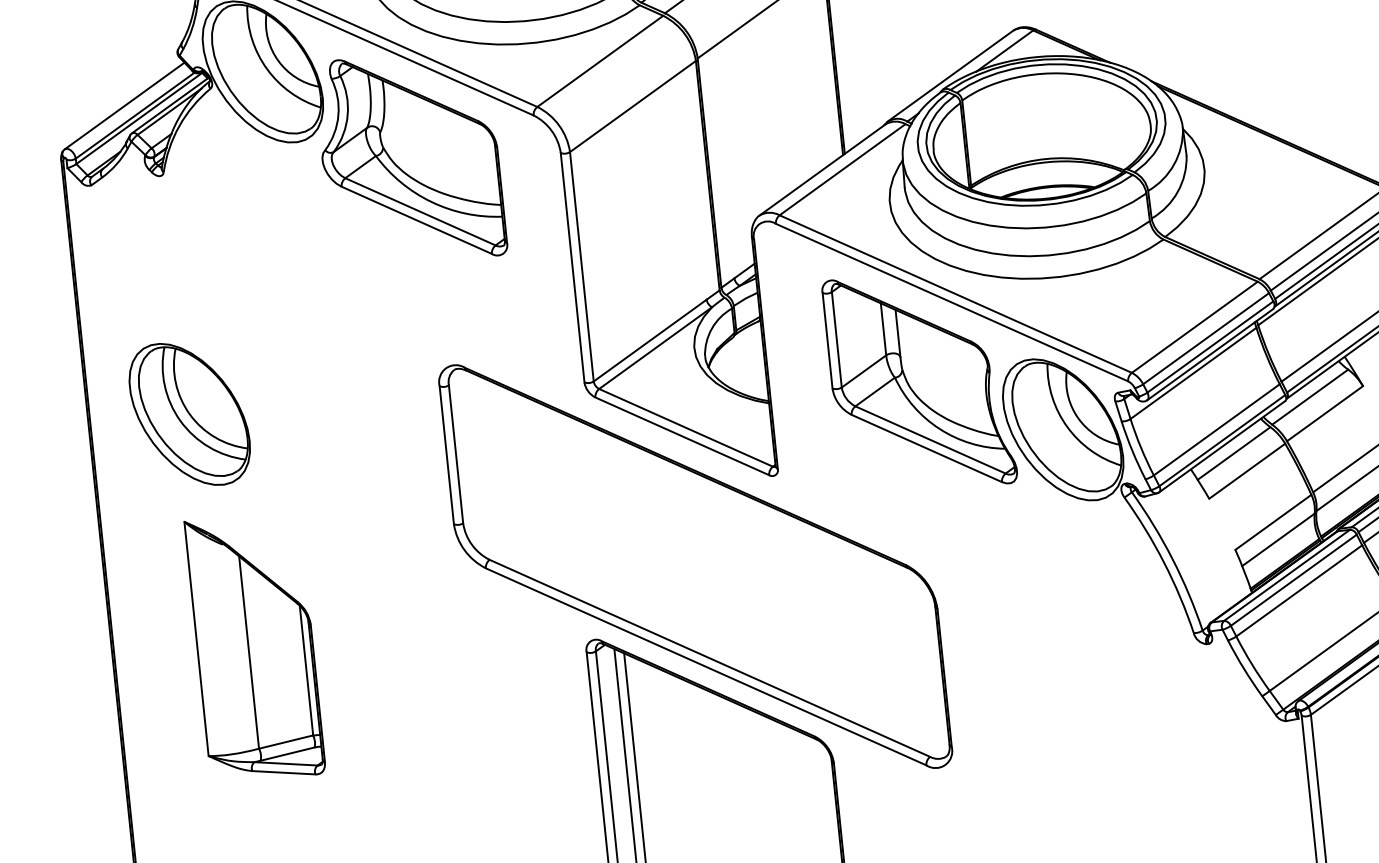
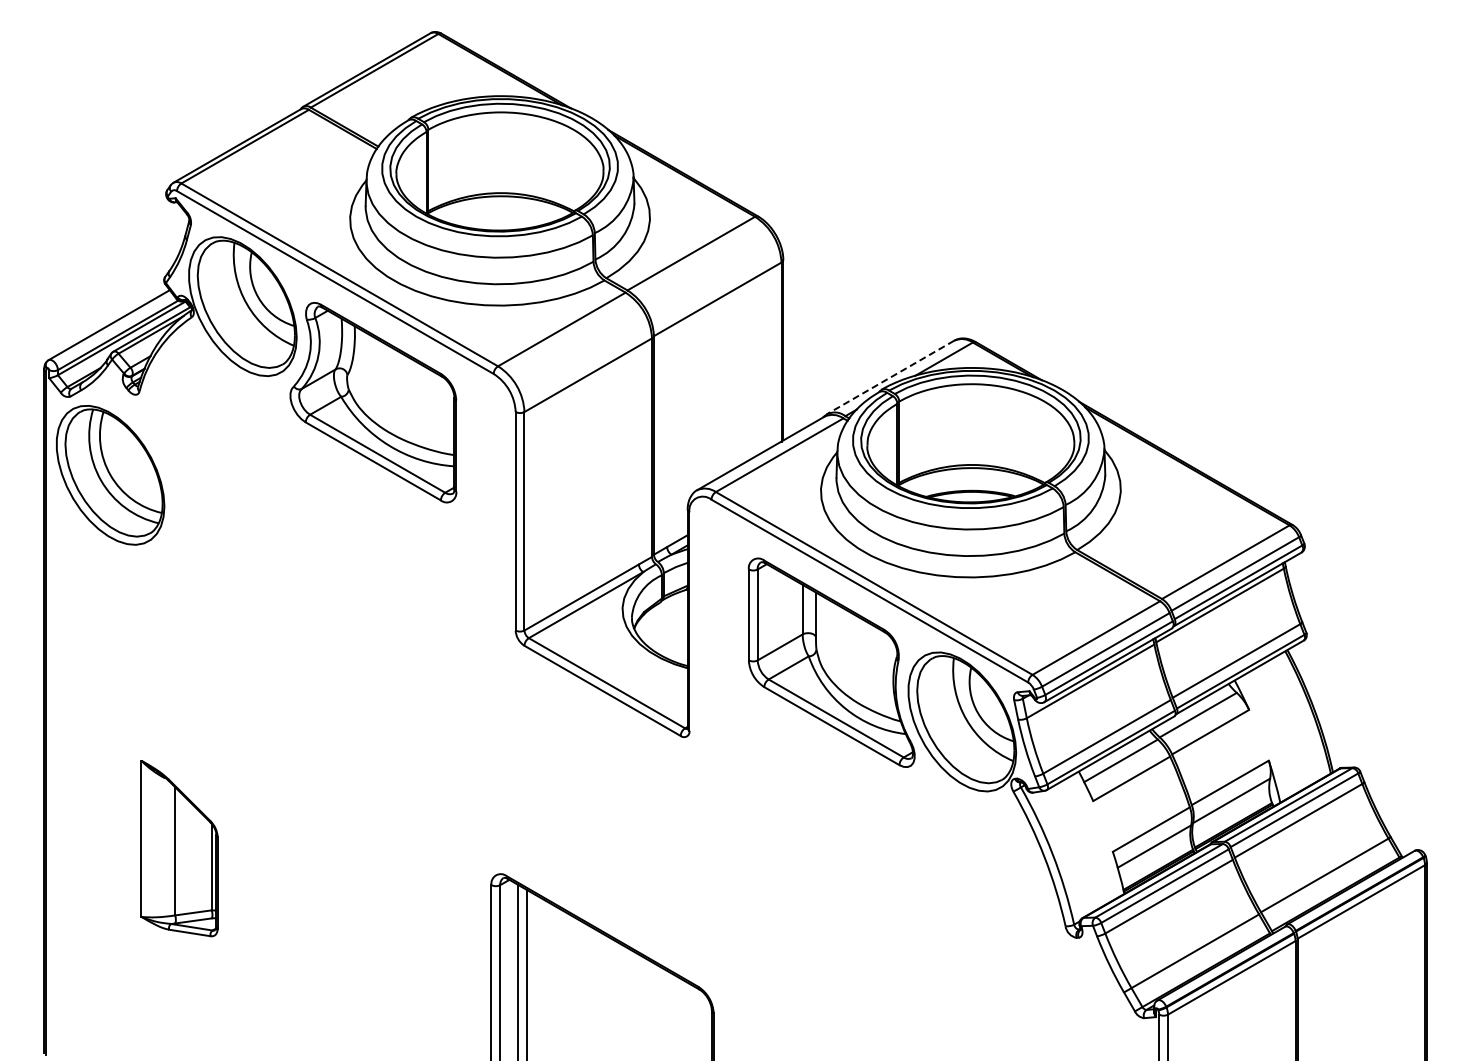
line: (950, 76) -> (890, 377), solid -> dashed
part: (189, 414) -> (110, 475), moved
part: (695, 566) -> (602, 814), removed
part: (255, 647) -> (179, 848), size x0.7

